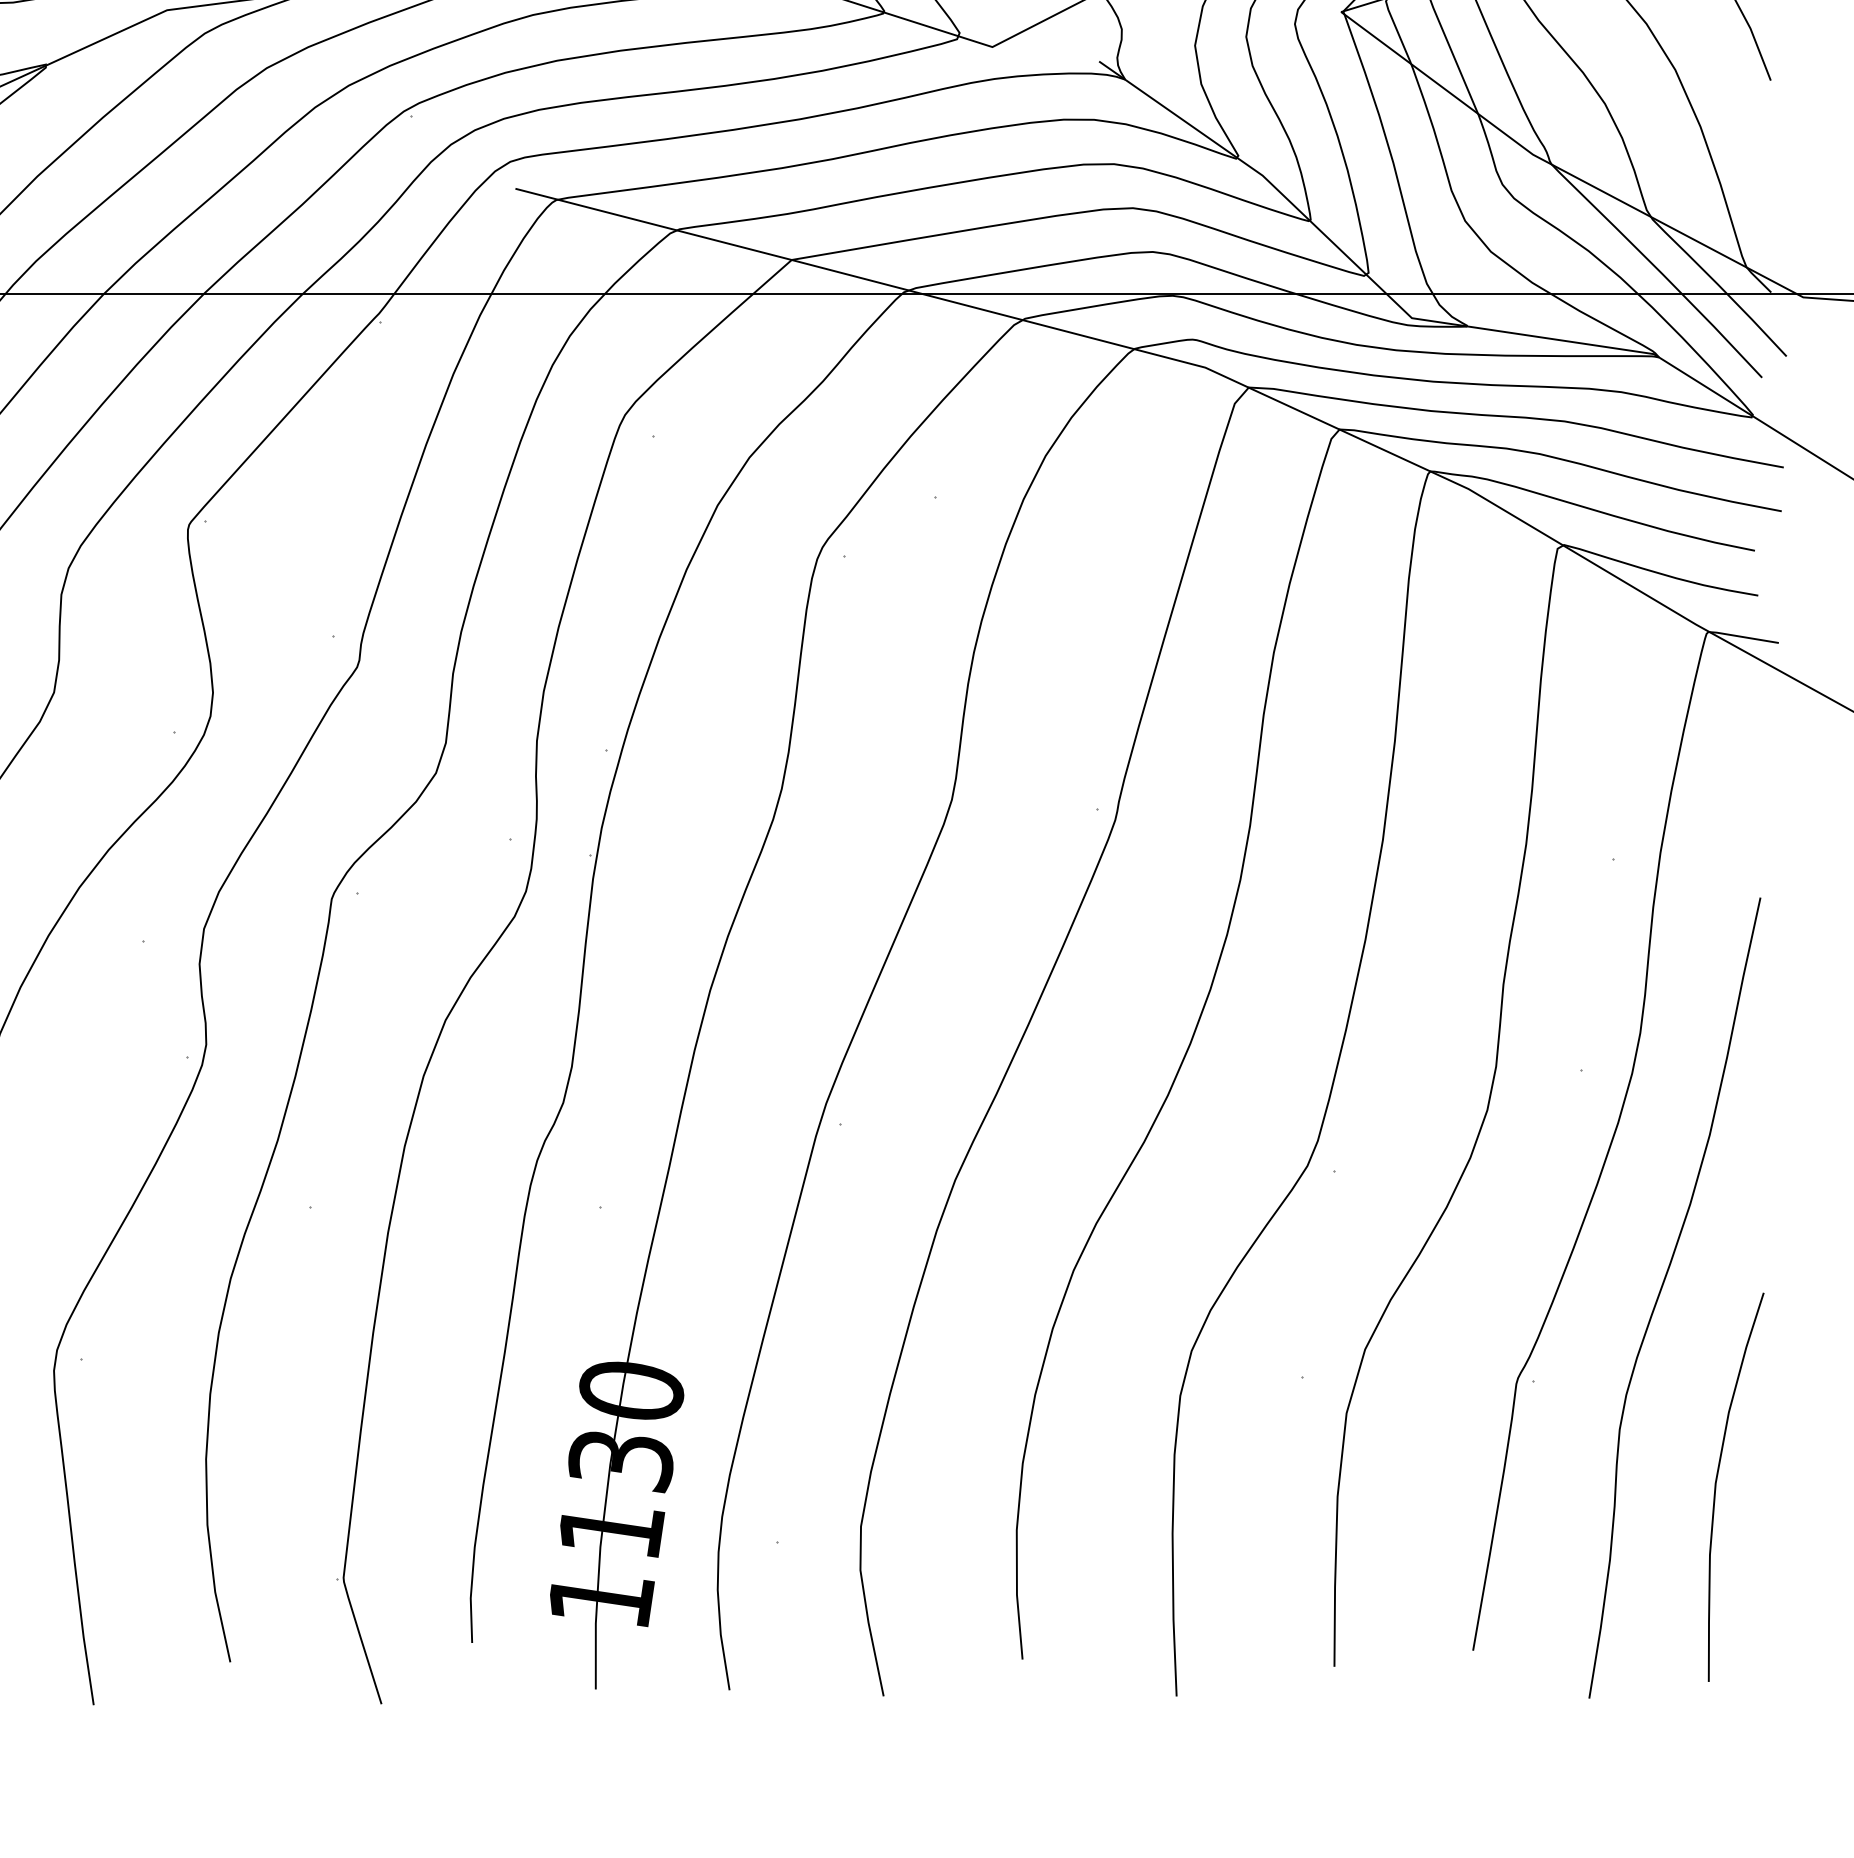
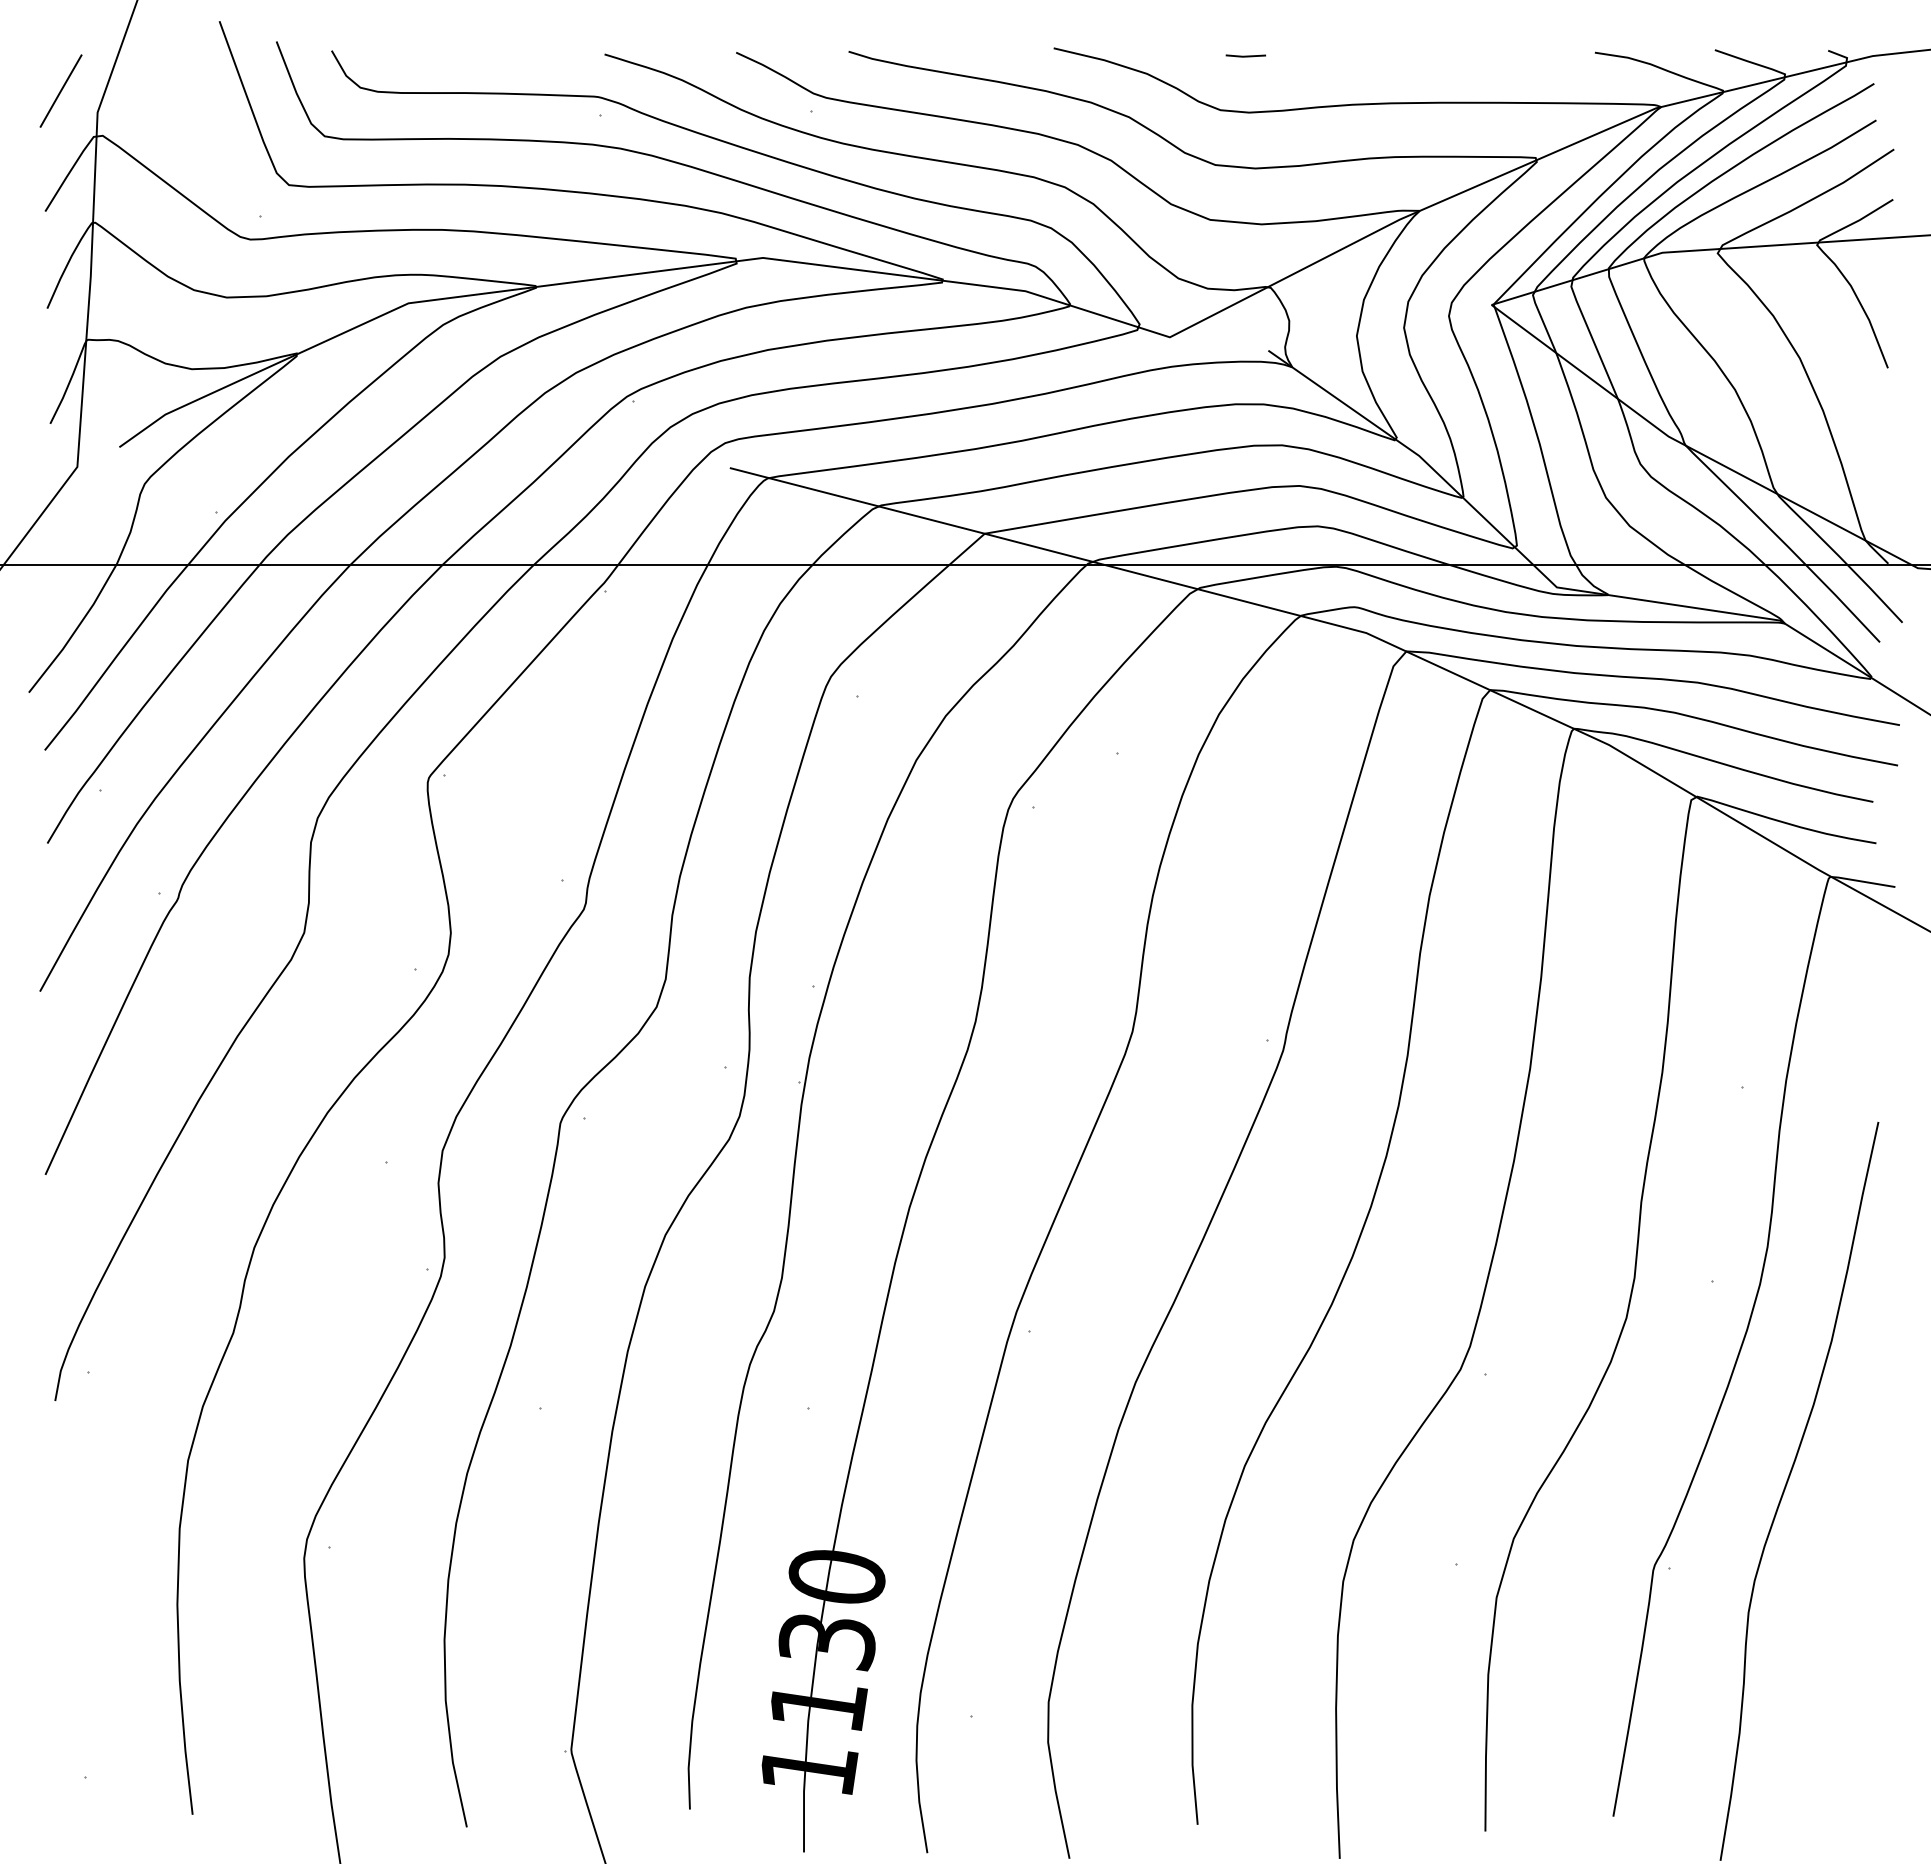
curve: (1717, 1482) -> (1838, 1661), removed

